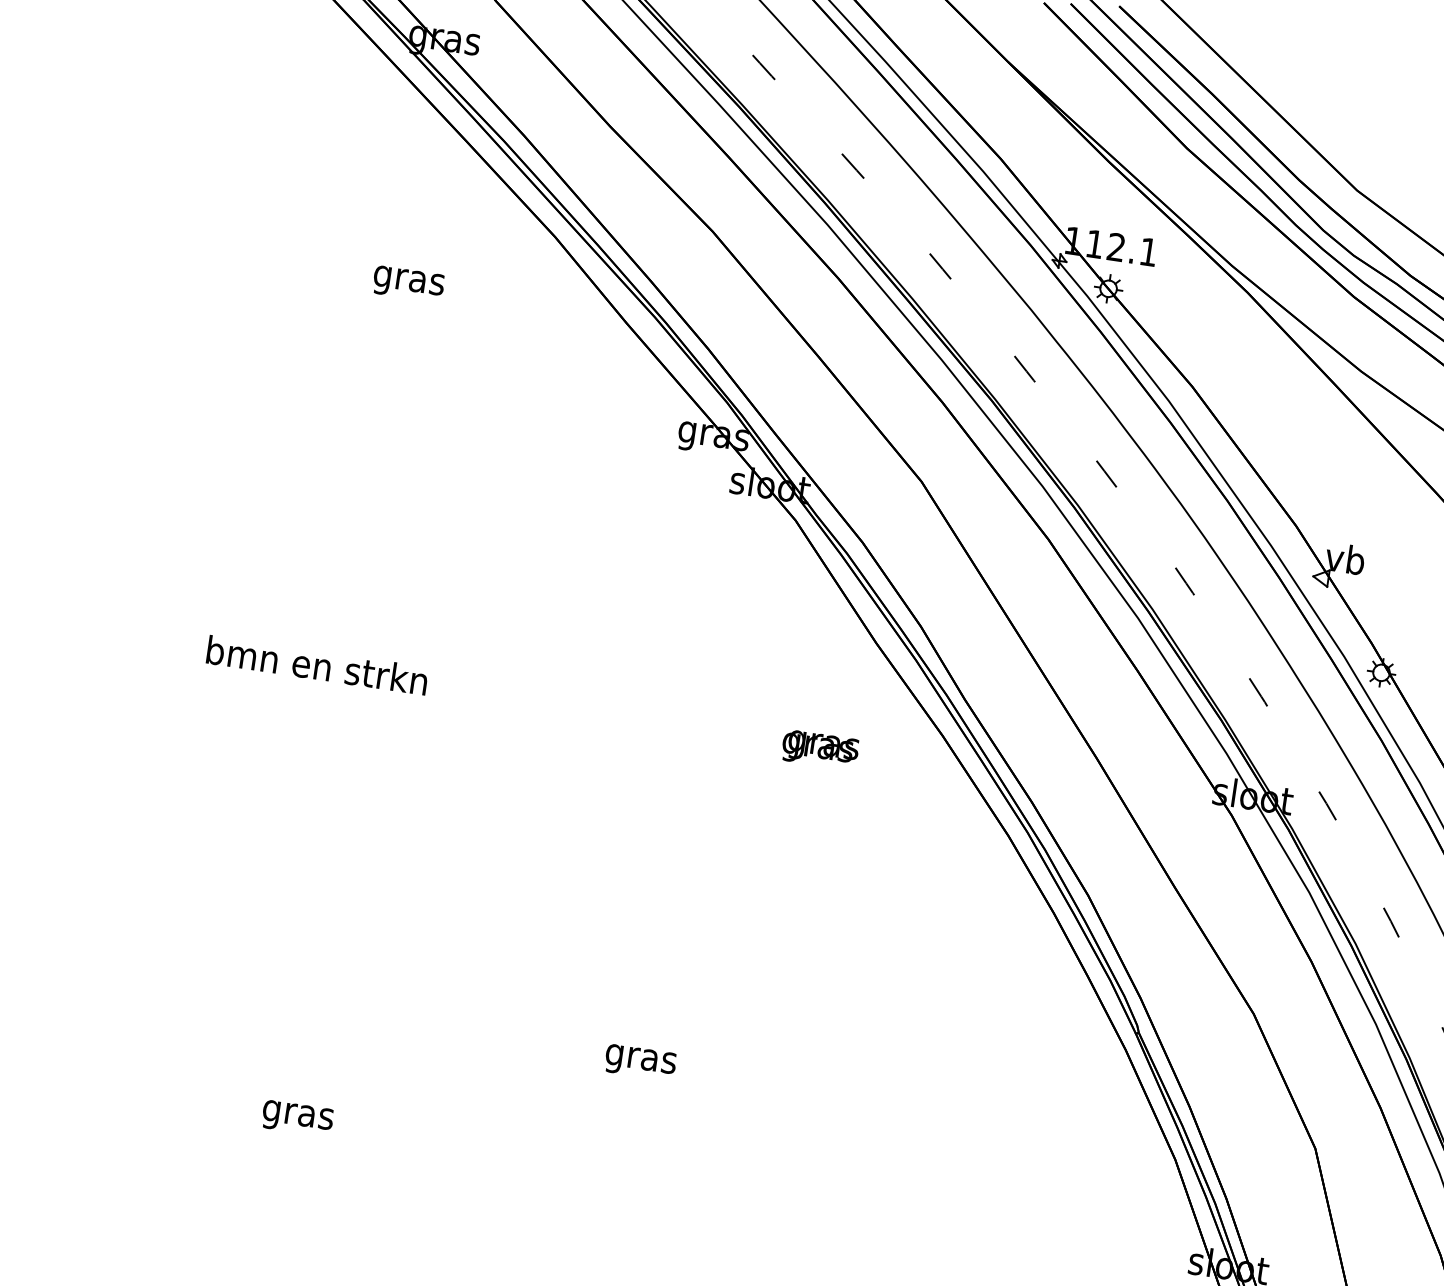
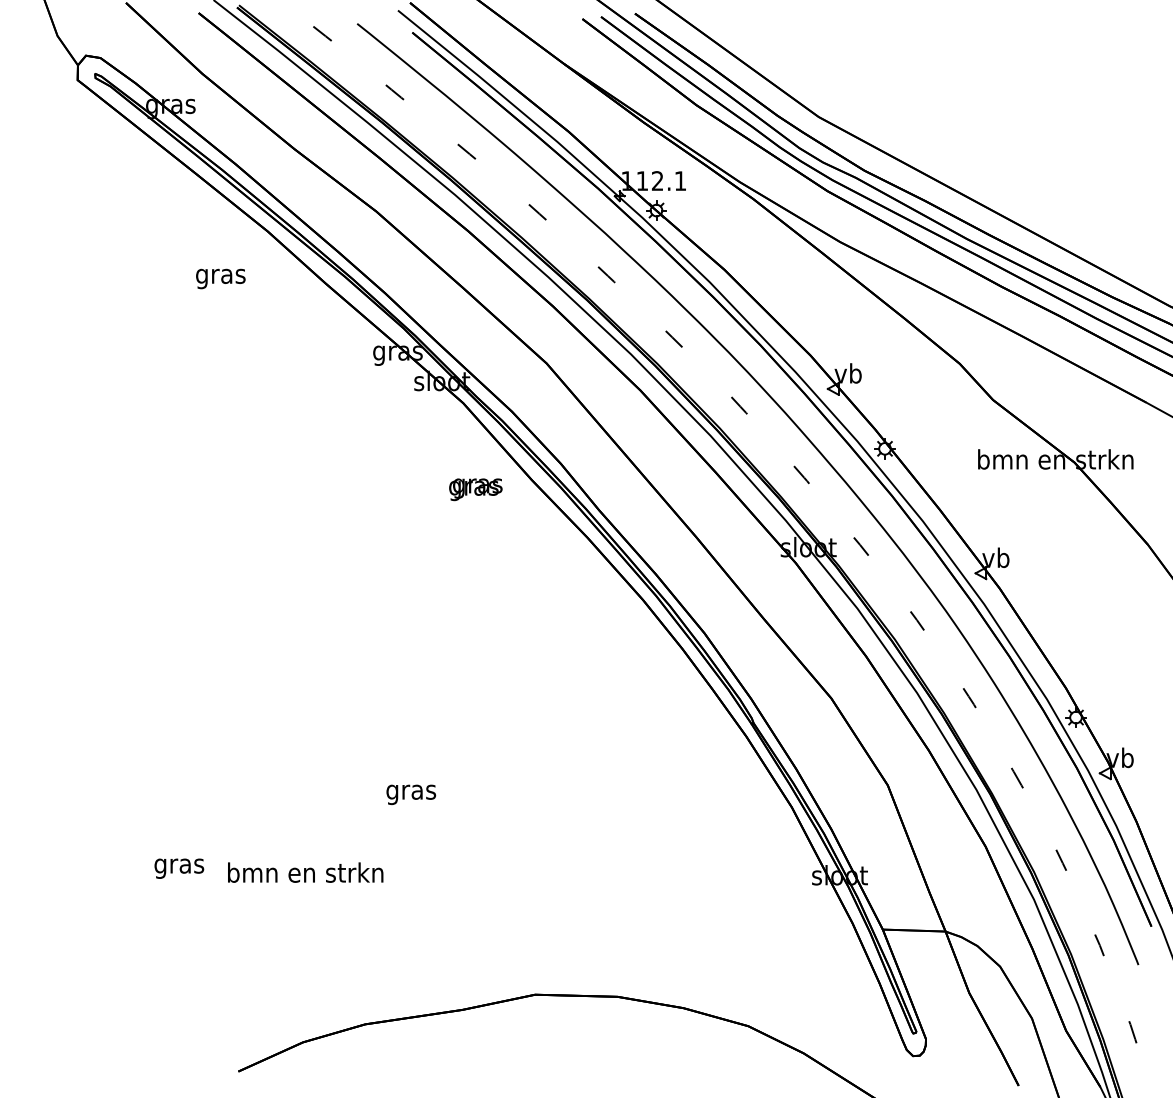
text: (408, 283) -> (220, 278), moved
text: (317, 665) -> (305, 872), moved
text: (819, 749) -> (475, 489), moved

